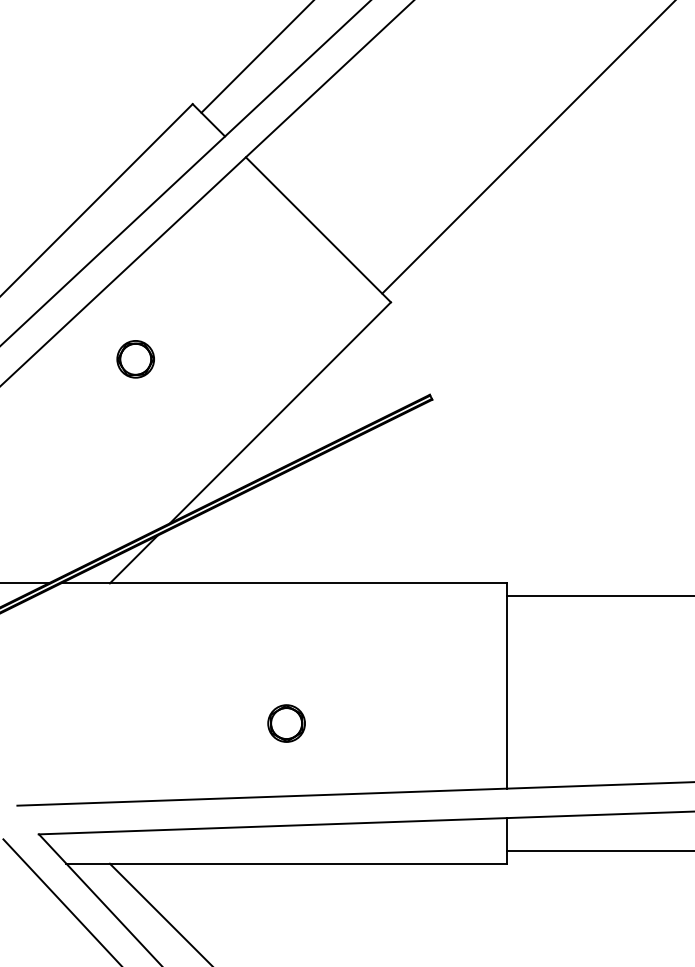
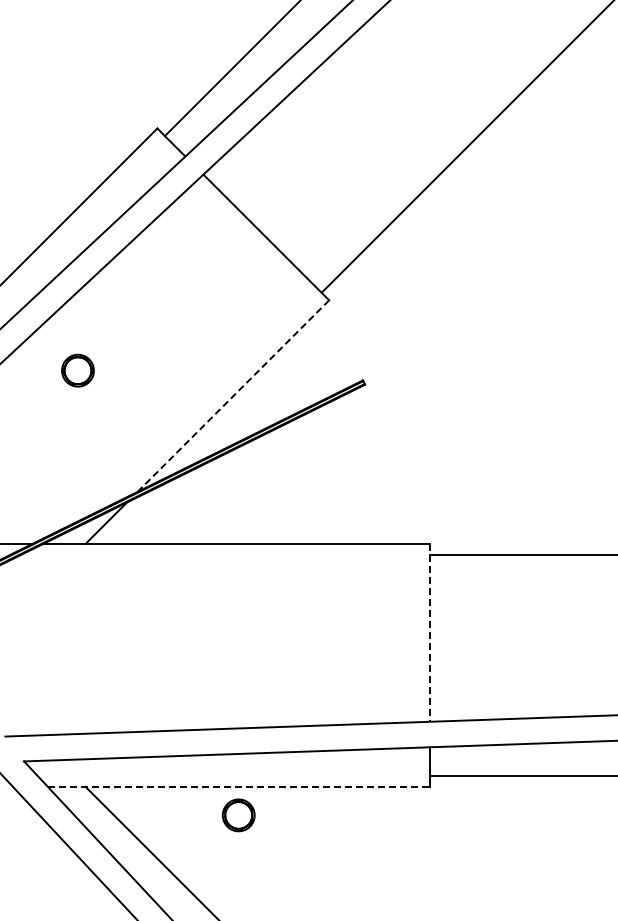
part: (135, 359) -> (77, 370), moved
line: (280, 412) -> (233, 395), solid -> dashed
line: (507, 685) -> (430, 632), solid -> dashed
part: (286, 723) -> (238, 815), moved
line: (287, 863) -> (239, 786), solid -> dashed

